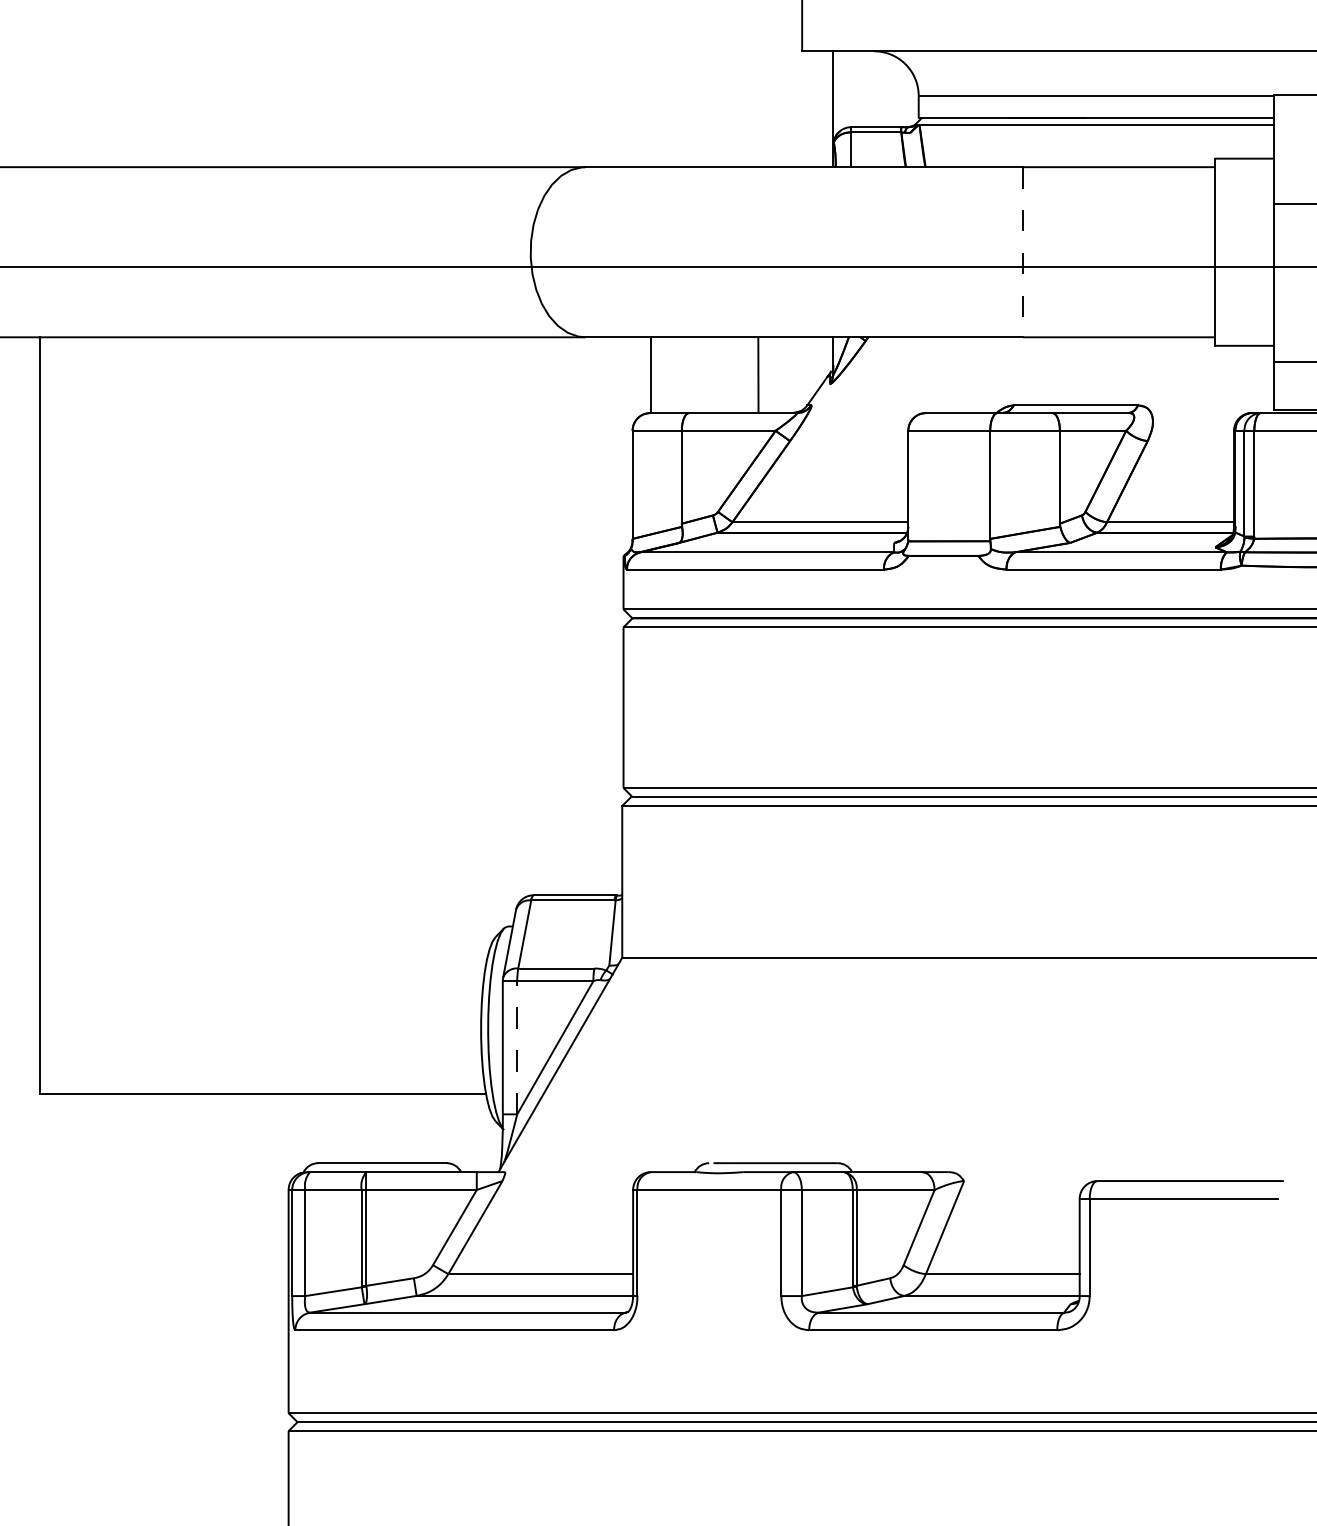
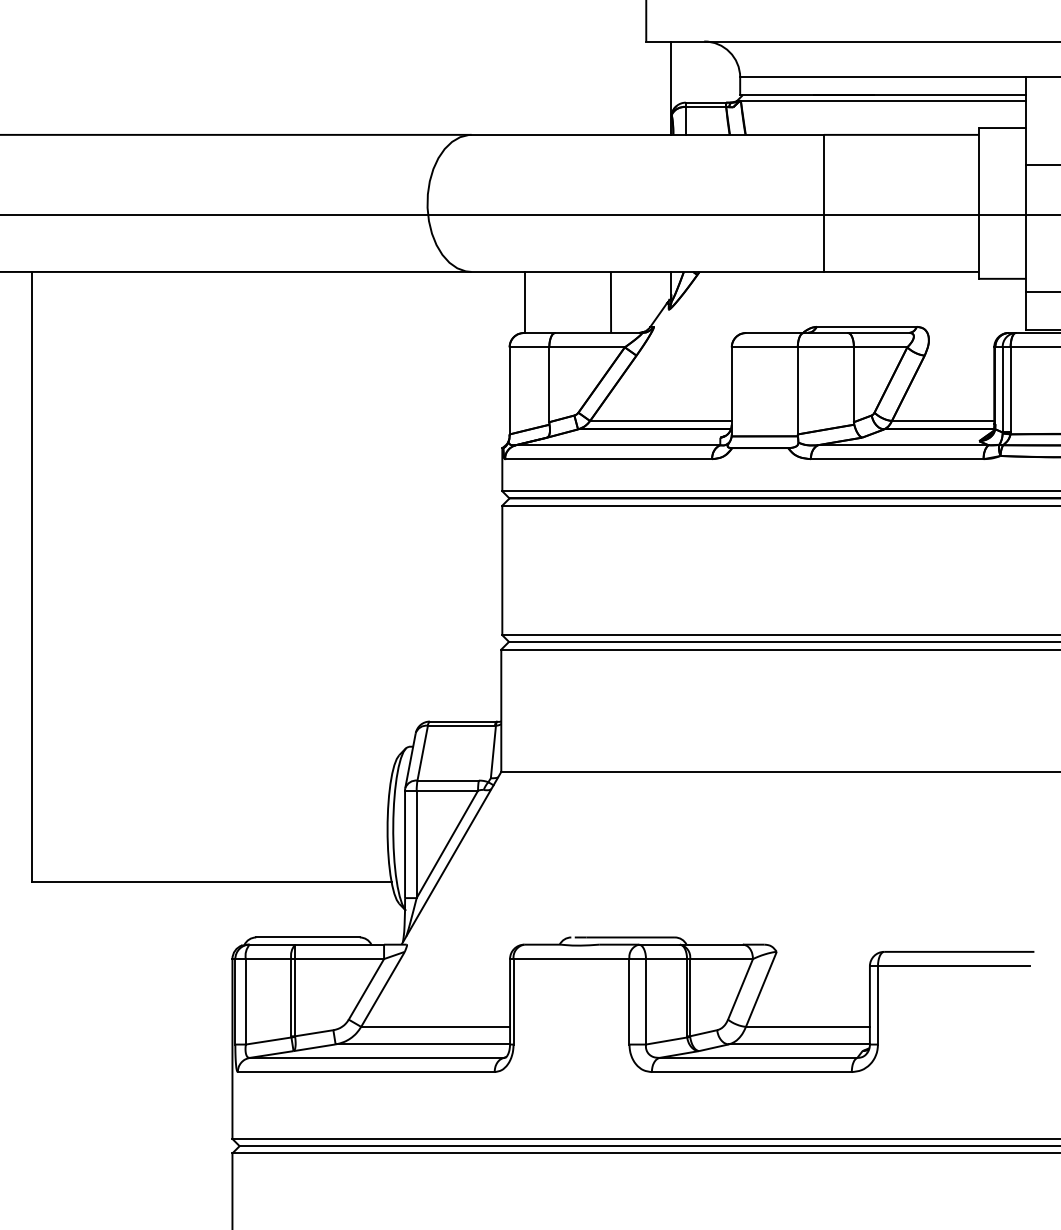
line: (1022, 252) -> (823, 203), dashed -> solid
line: (517, 1047) -> (416, 844), dashed -> solid

